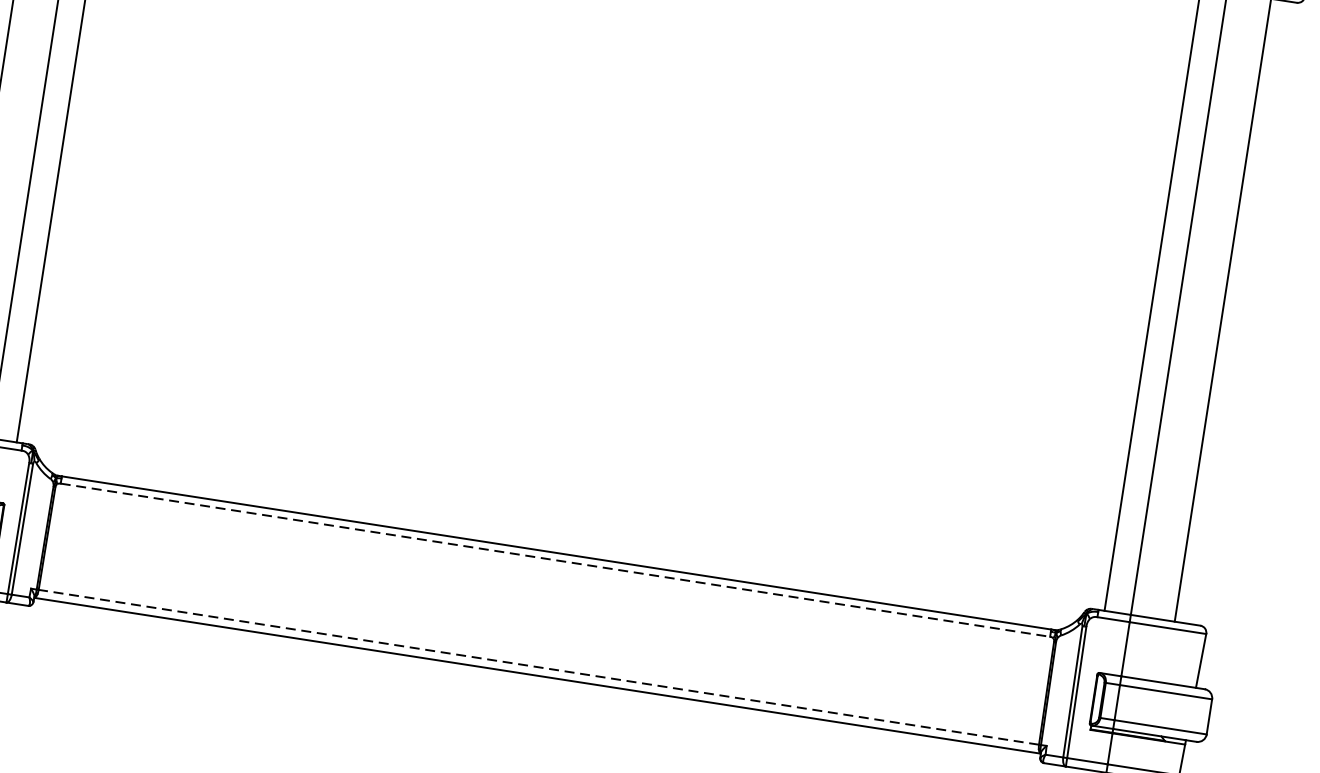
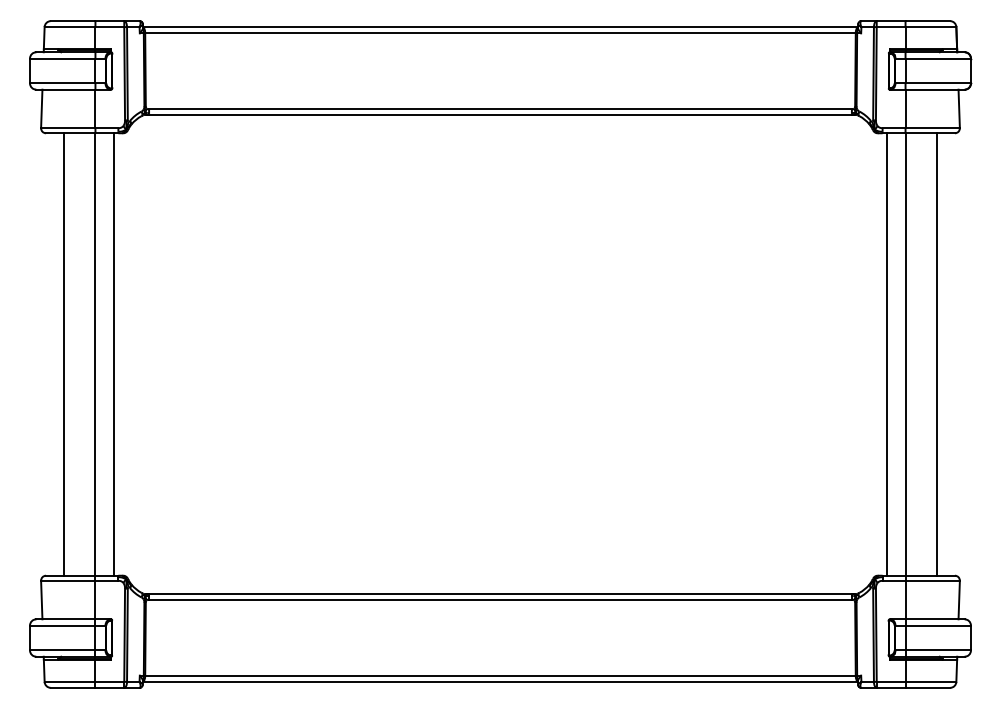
line: (555, 560) -> (500, 599), dashed -> solid
line: (538, 667) -> (500, 675), dashed -> solid

